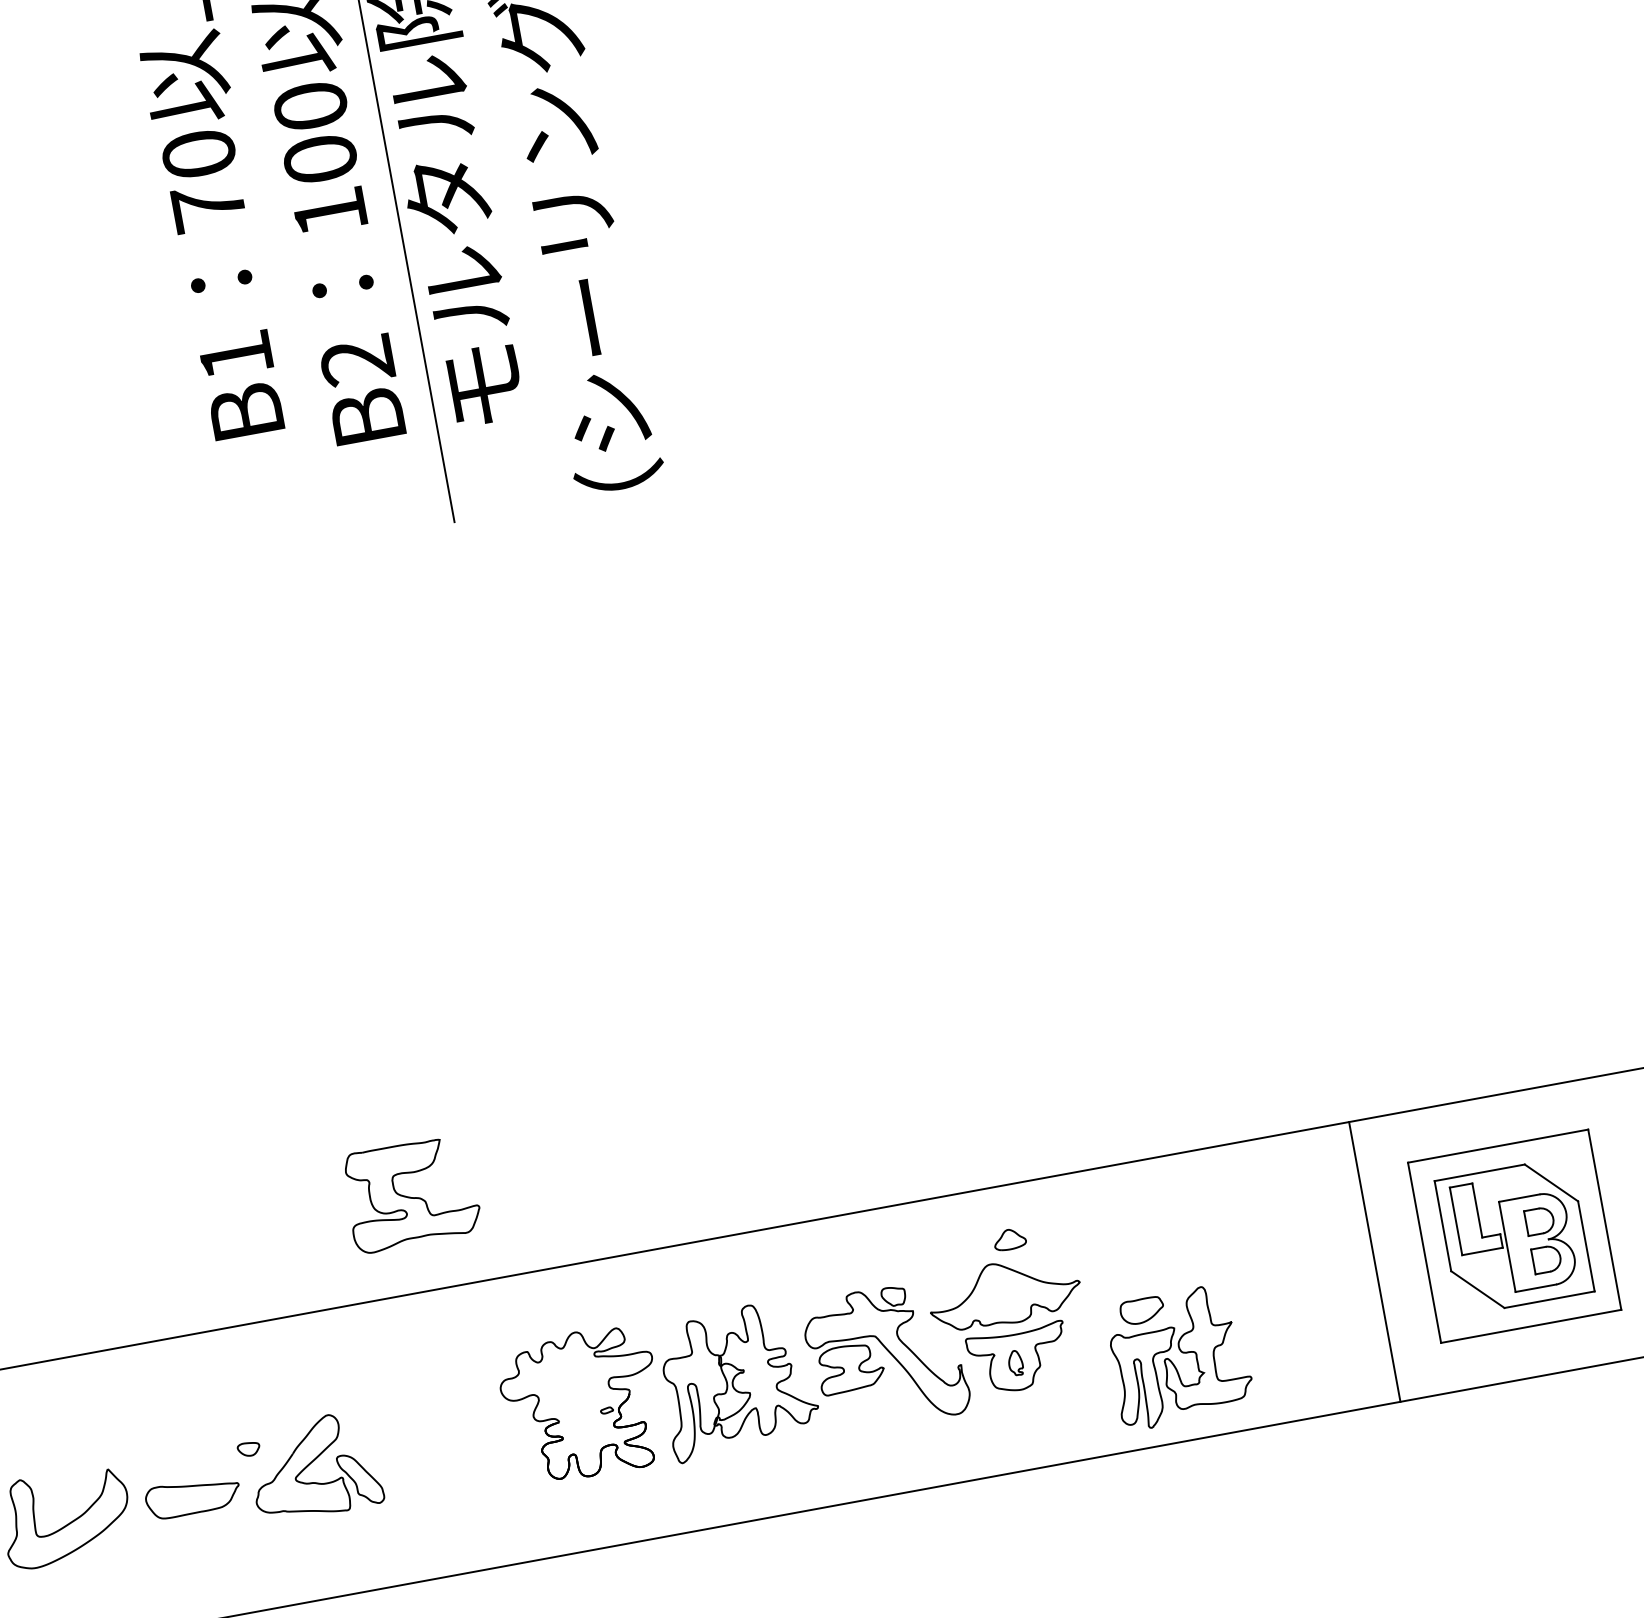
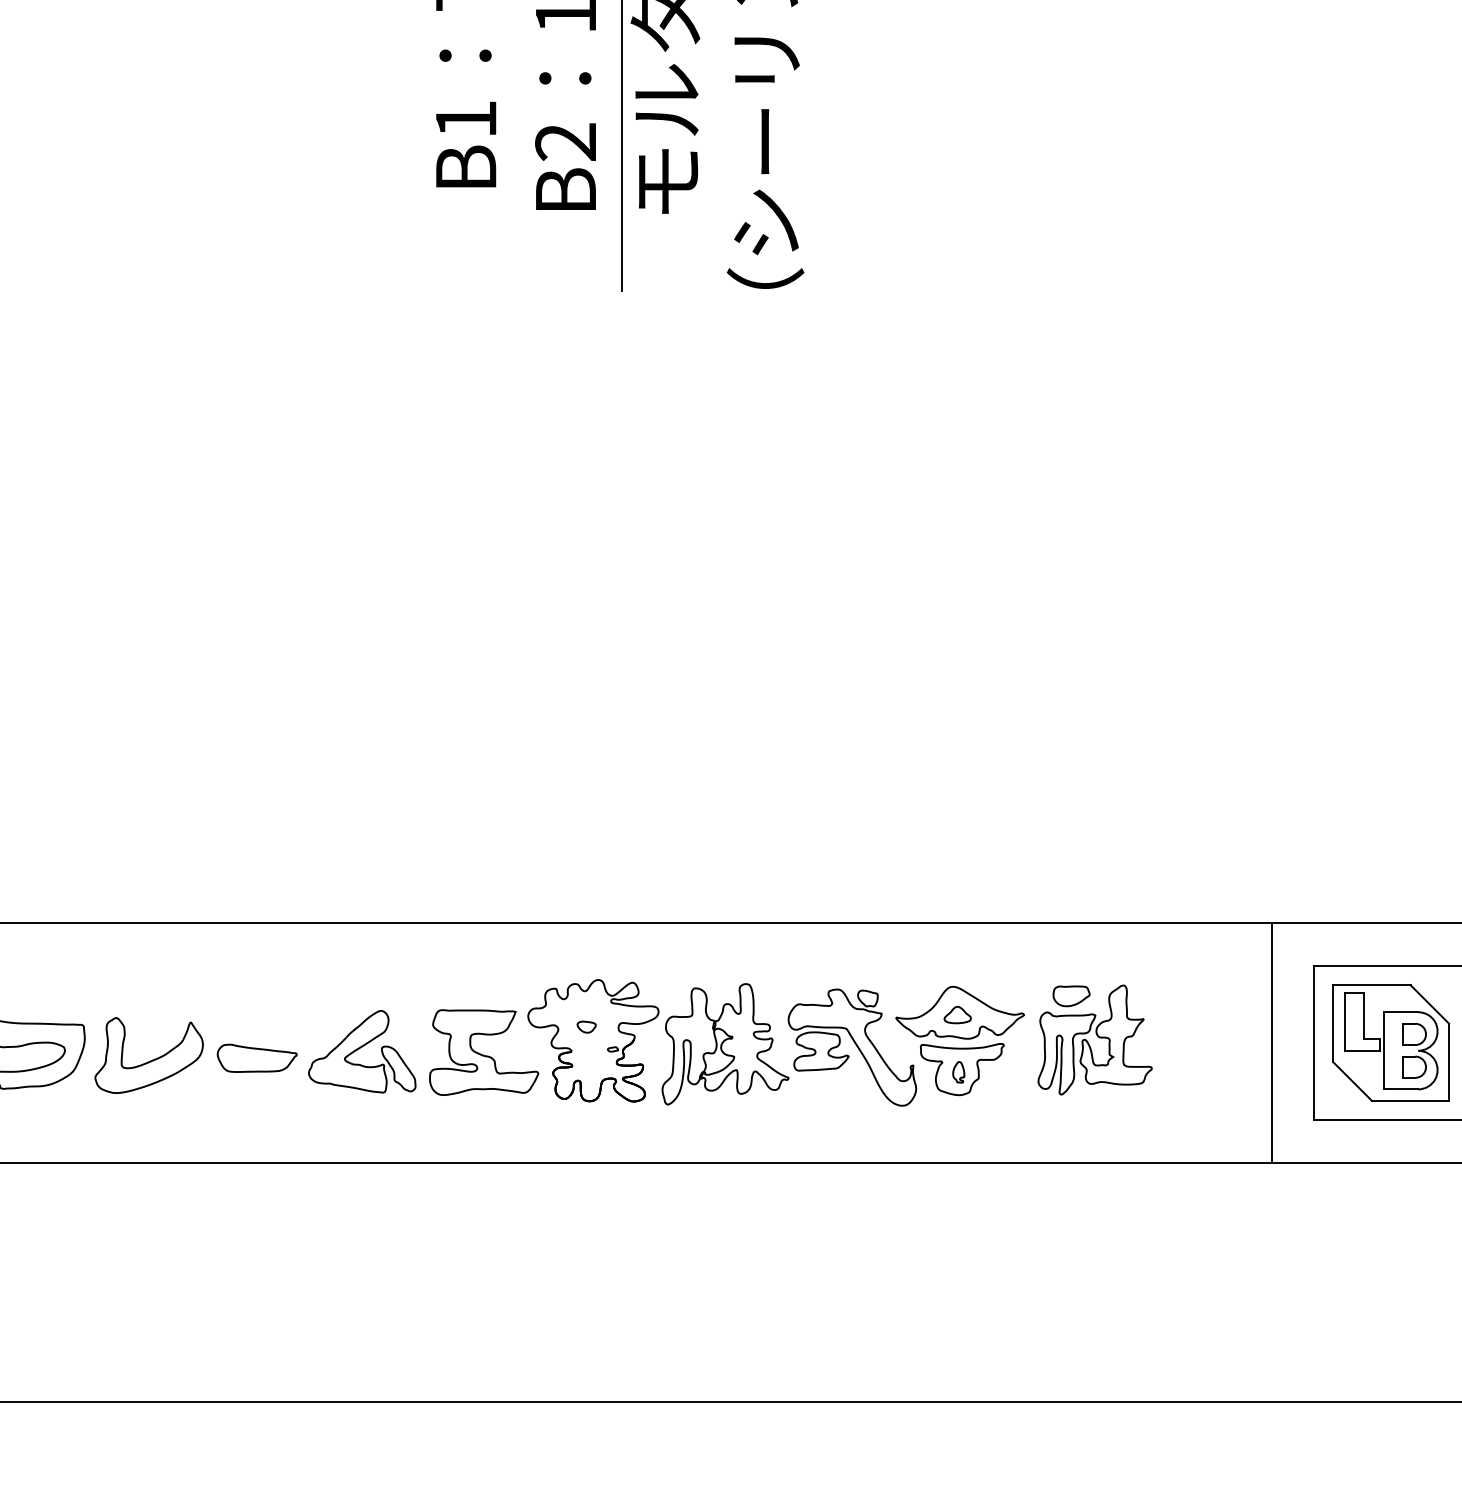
curve: (411, 1196) -> (483, 1054), moved
curve: (1003, 1235) -> (953, 1010), moved
part: (1178, 1356) -> (1094, 1039), moved
part: (248, 1448) -> (586, 1026), moved

